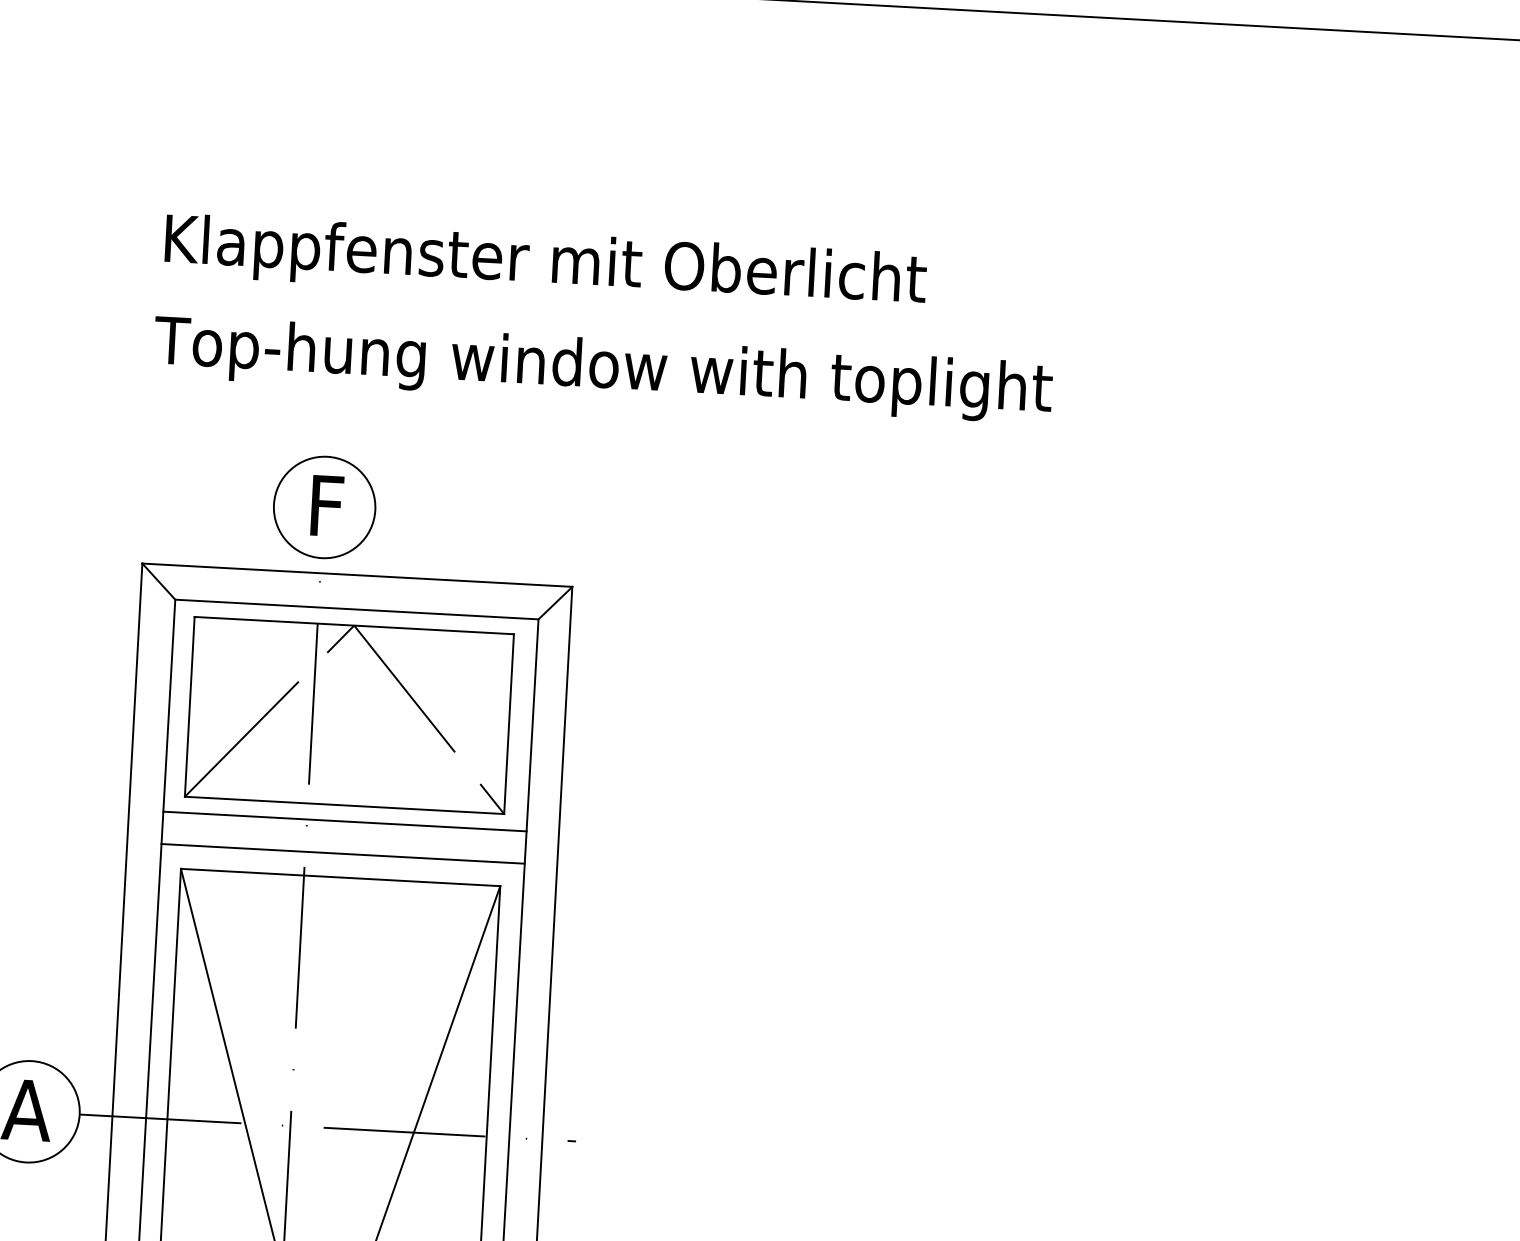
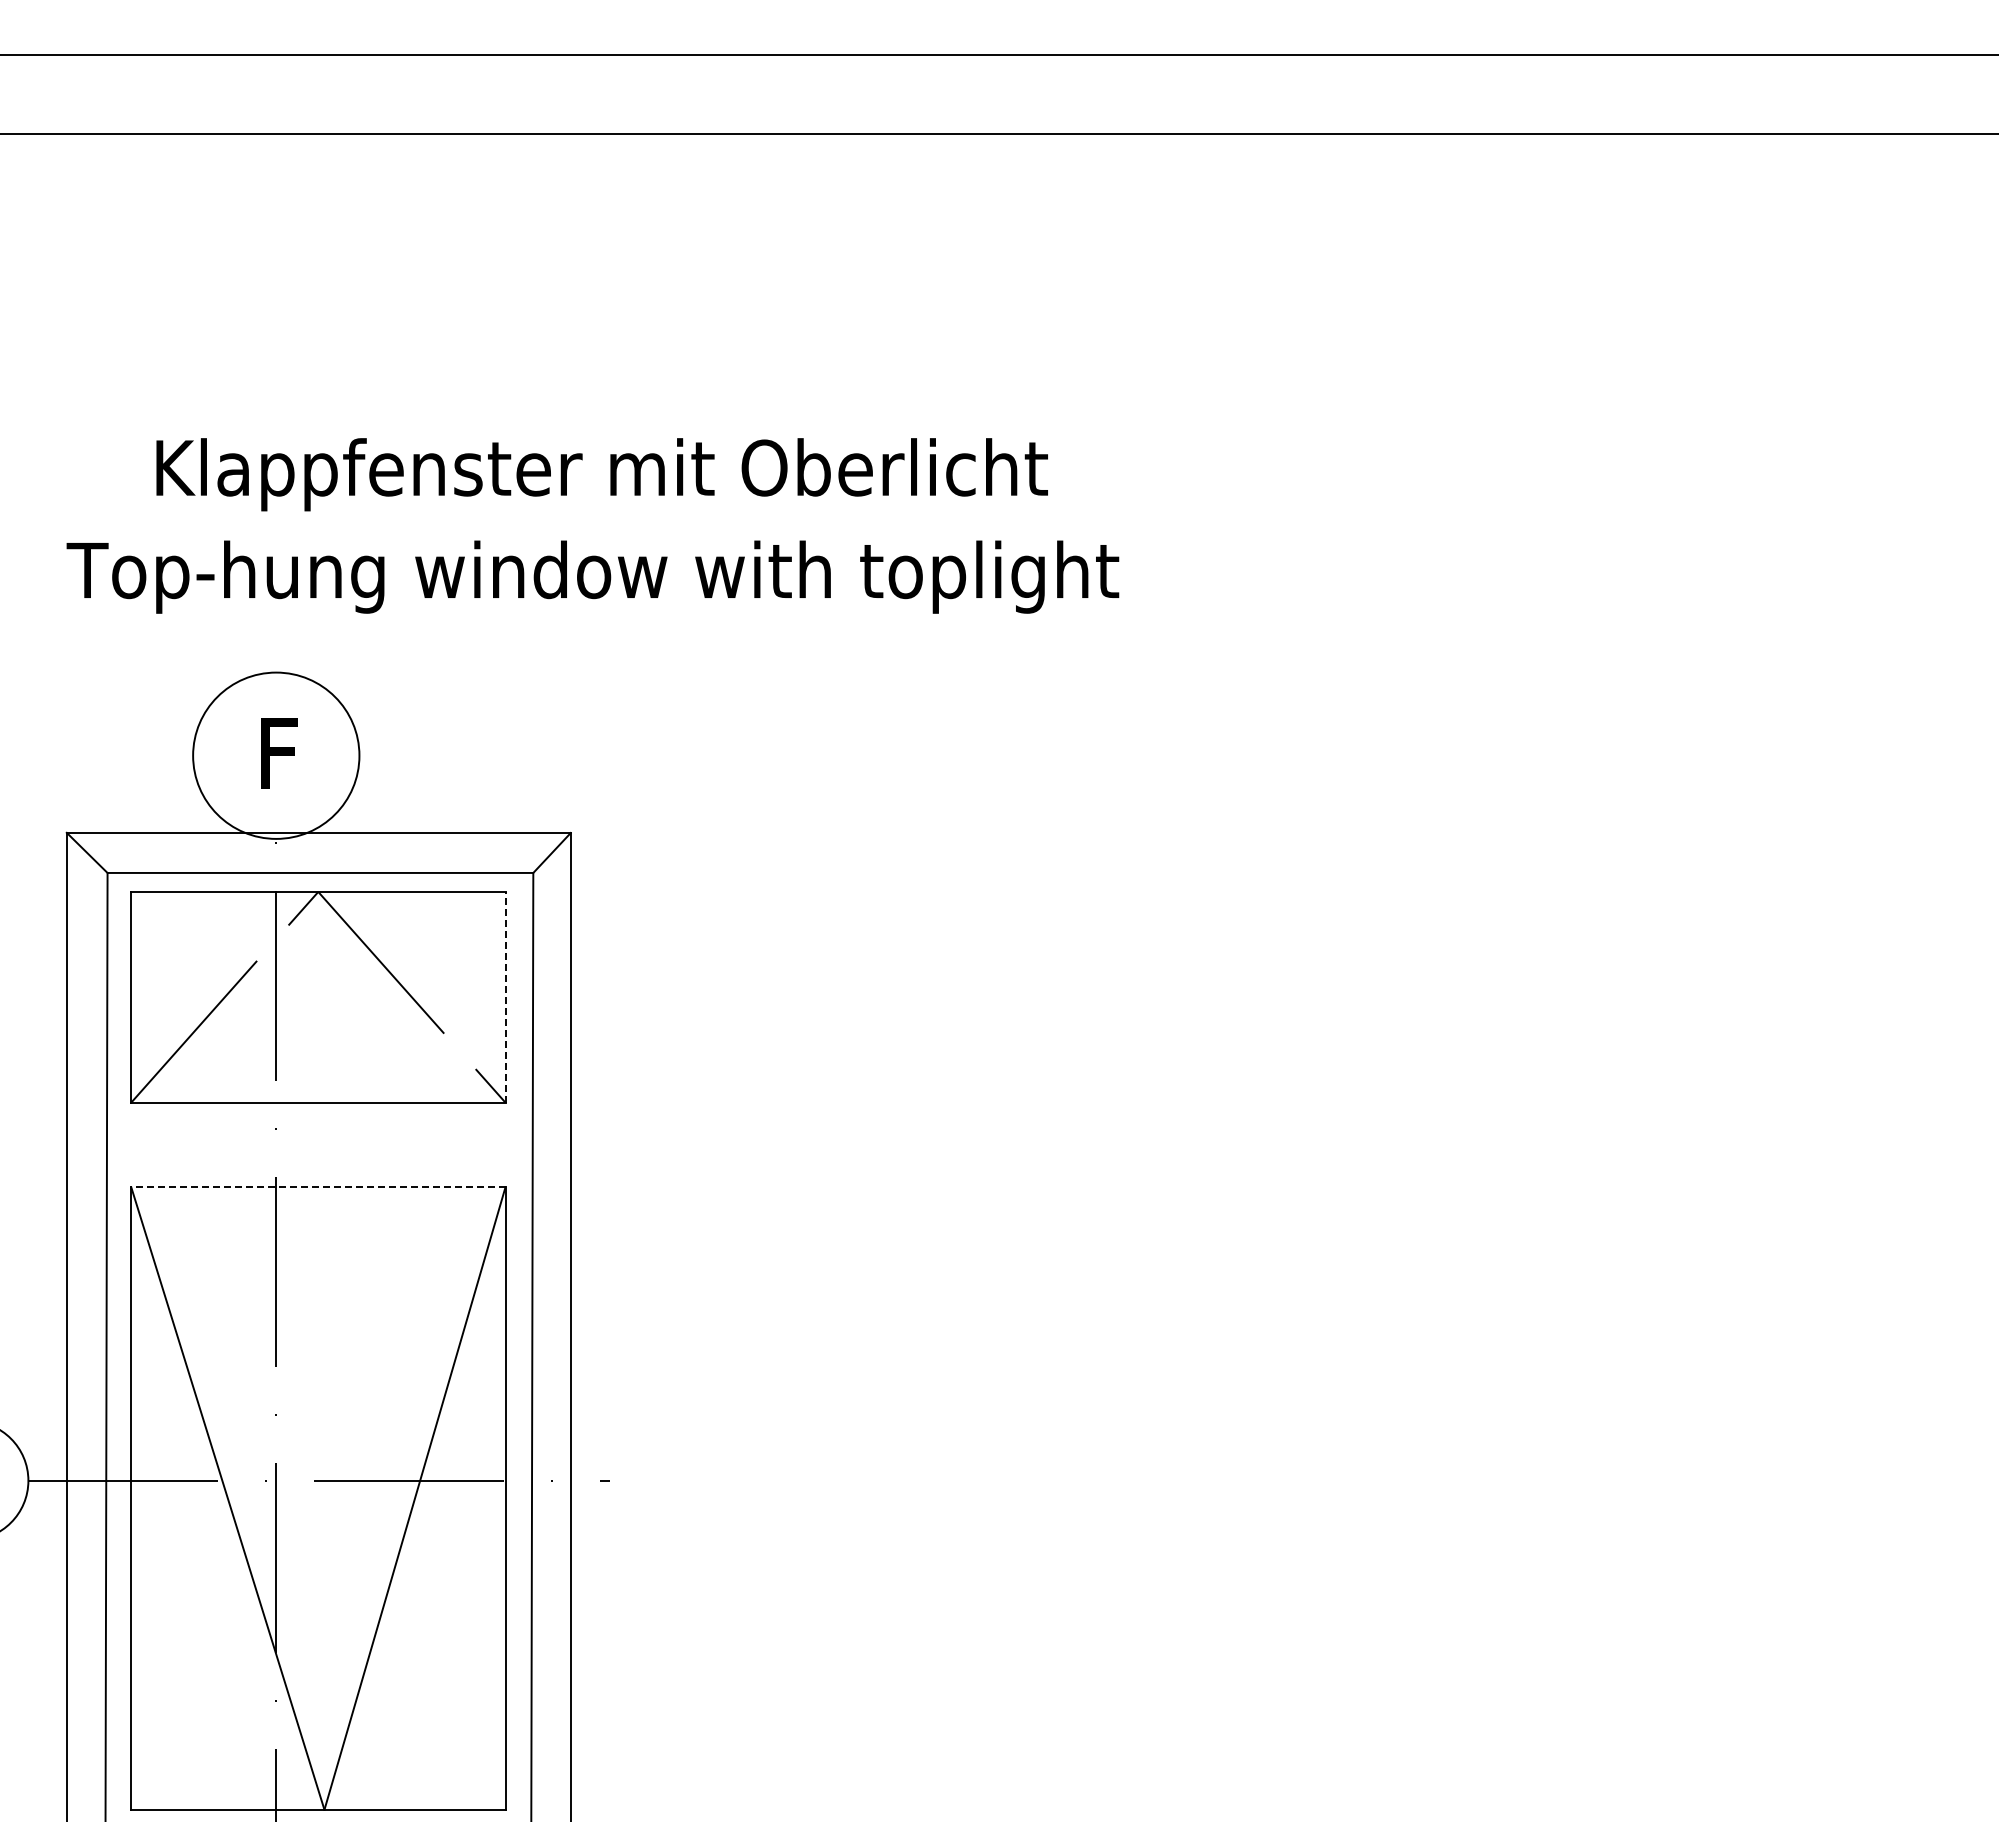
text: (545, 264) -> (601, 474), moved
circle: (323, 507) -> (275, 755), size x1.4
line: (509, 723) -> (505, 996), solid -> dashed
line: (344, 821) -> (319, 1121), removed
line: (342, 853) -> (319, 1159), removed
line: (339, 877) -> (317, 1187), solid -> dashed

